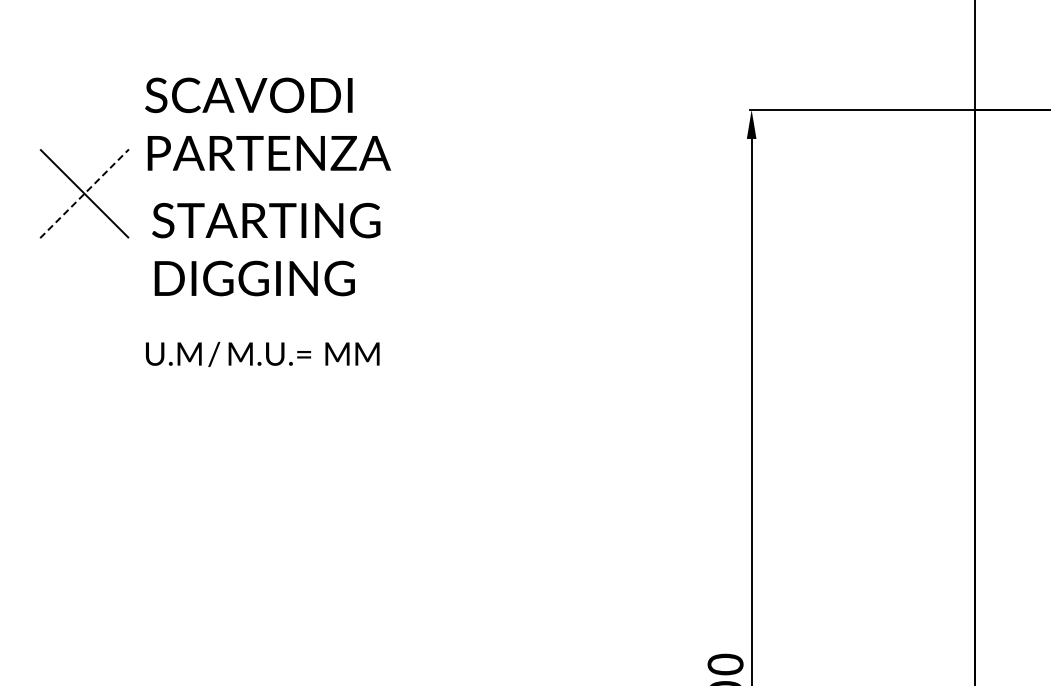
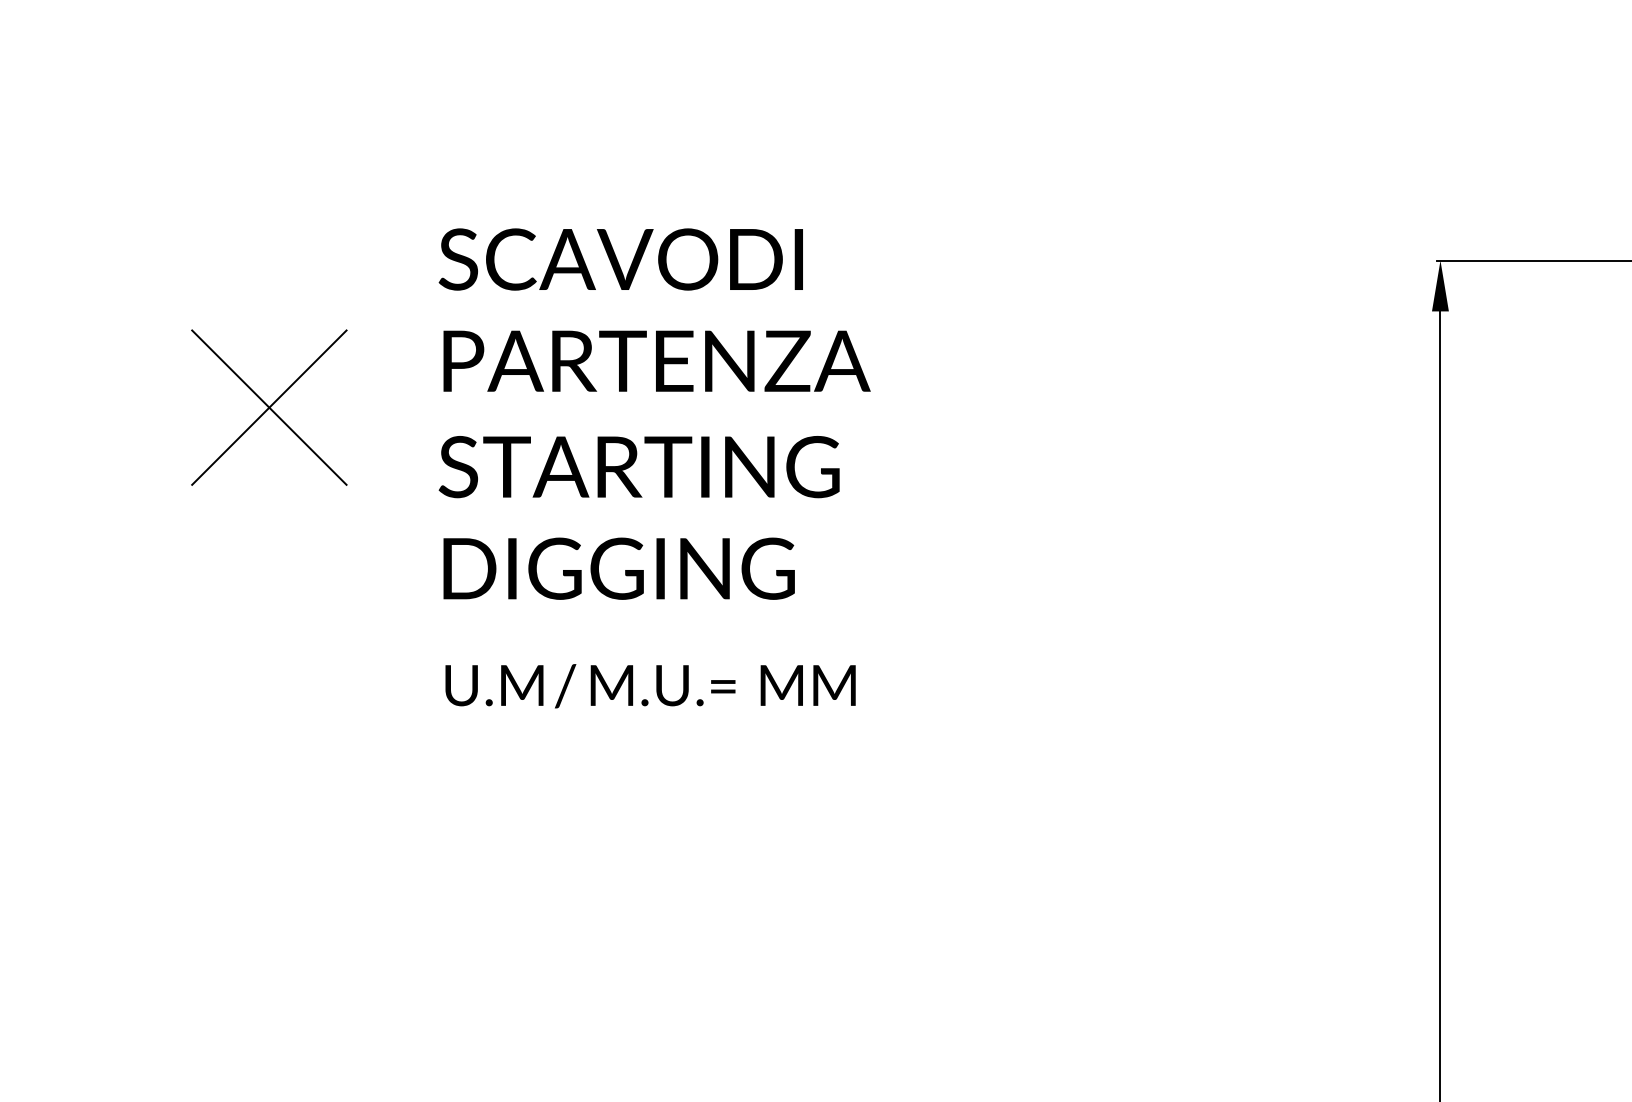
text: (267, 123) -> (653, 308), moved
line: (84, 193) -> (269, 407), dashed -> solid
text: (266, 249) -> (639, 517), moved
text: (262, 353) -> (650, 684), moved

